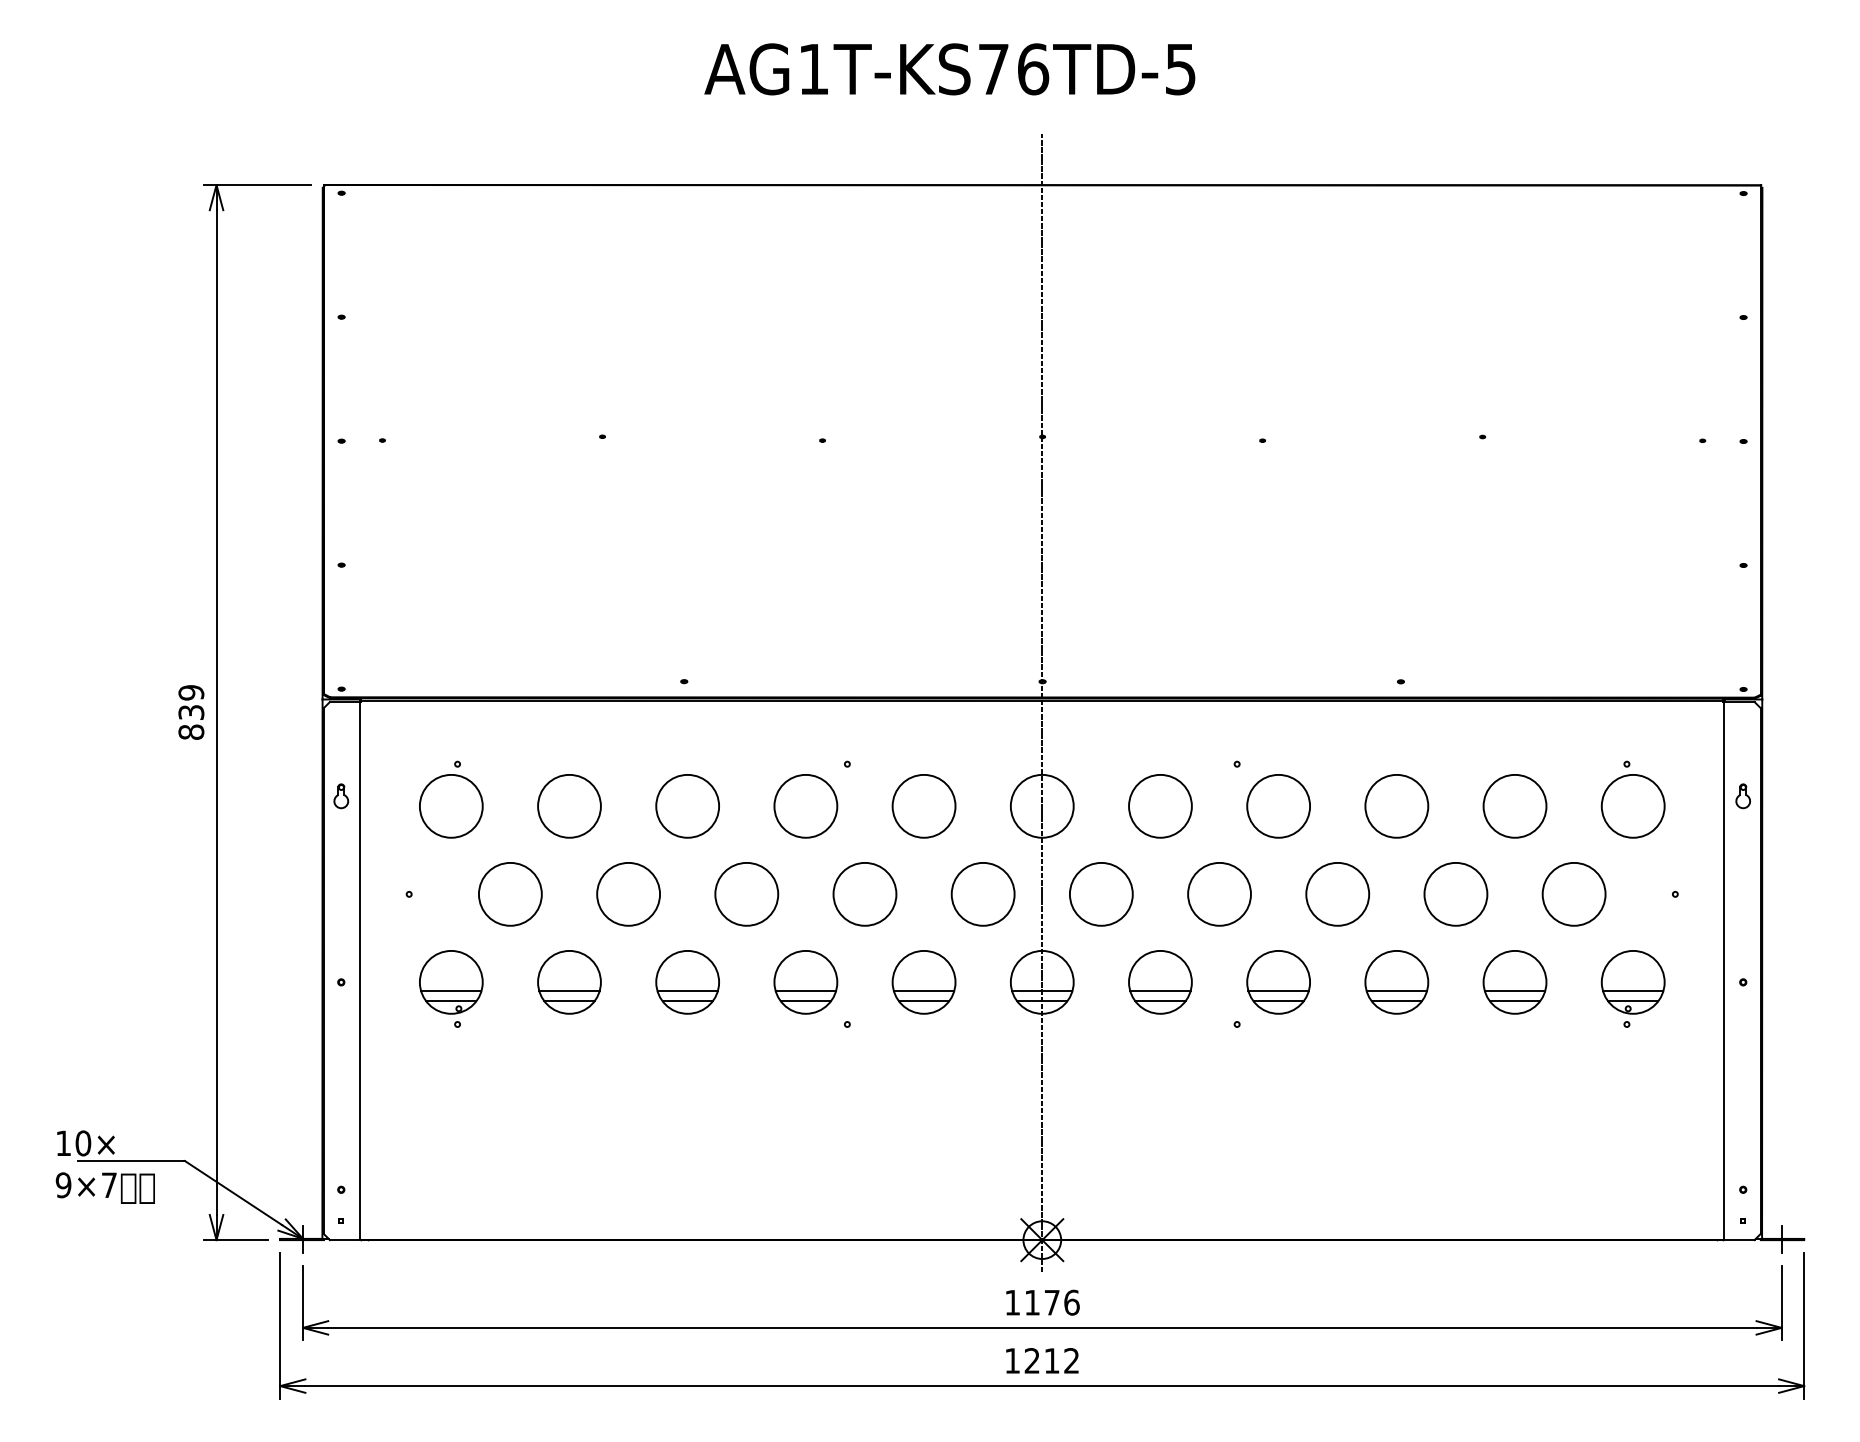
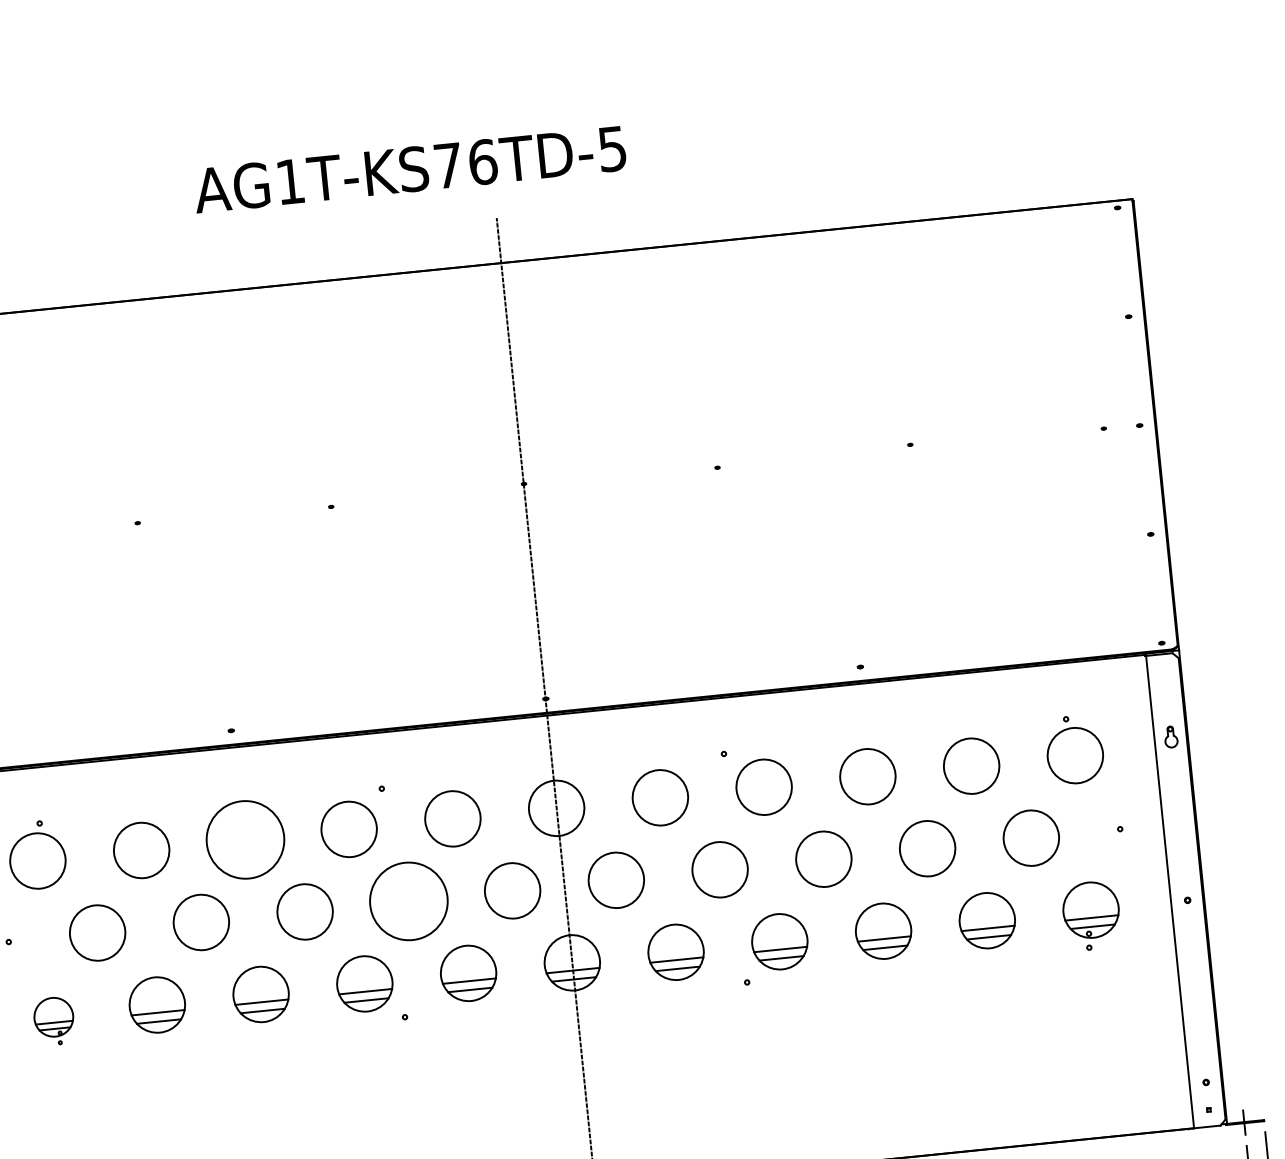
circle: (687, 806) -> (245, 840), size x1.4
circle: (864, 893) -> (408, 900), size x1.4
part: (451, 988) -> (54, 1020), size x0.7

